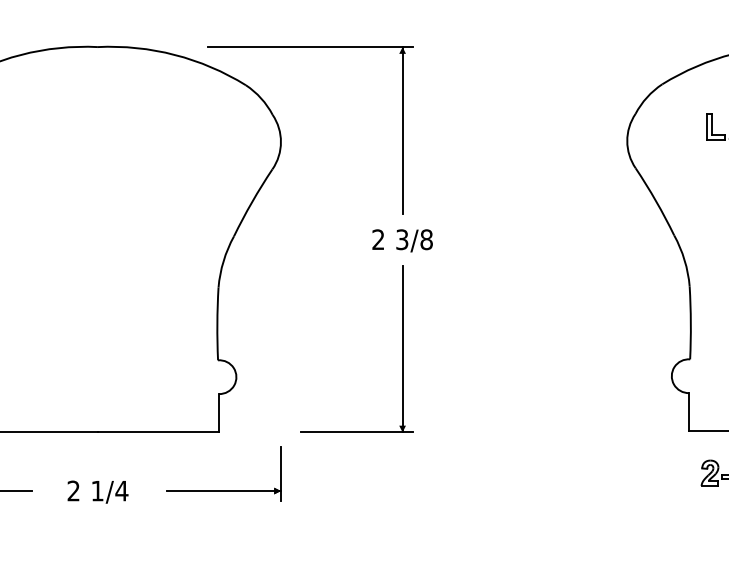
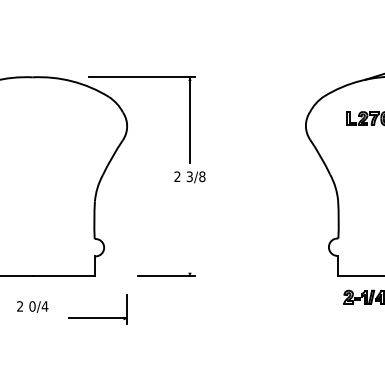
line: (401, 349) -> (189, 233), removed
part: (223, 489) -> (97, 317), moved
text: (97, 491) -> (32, 306), 1/4 -> 0/4

